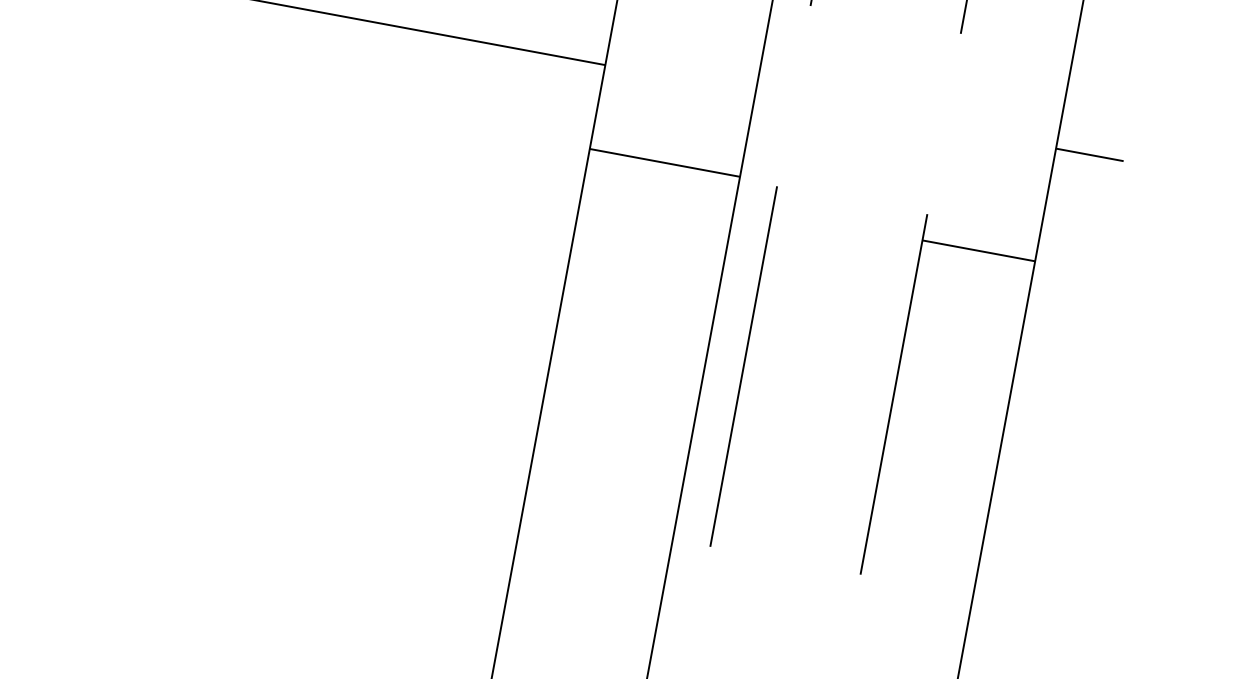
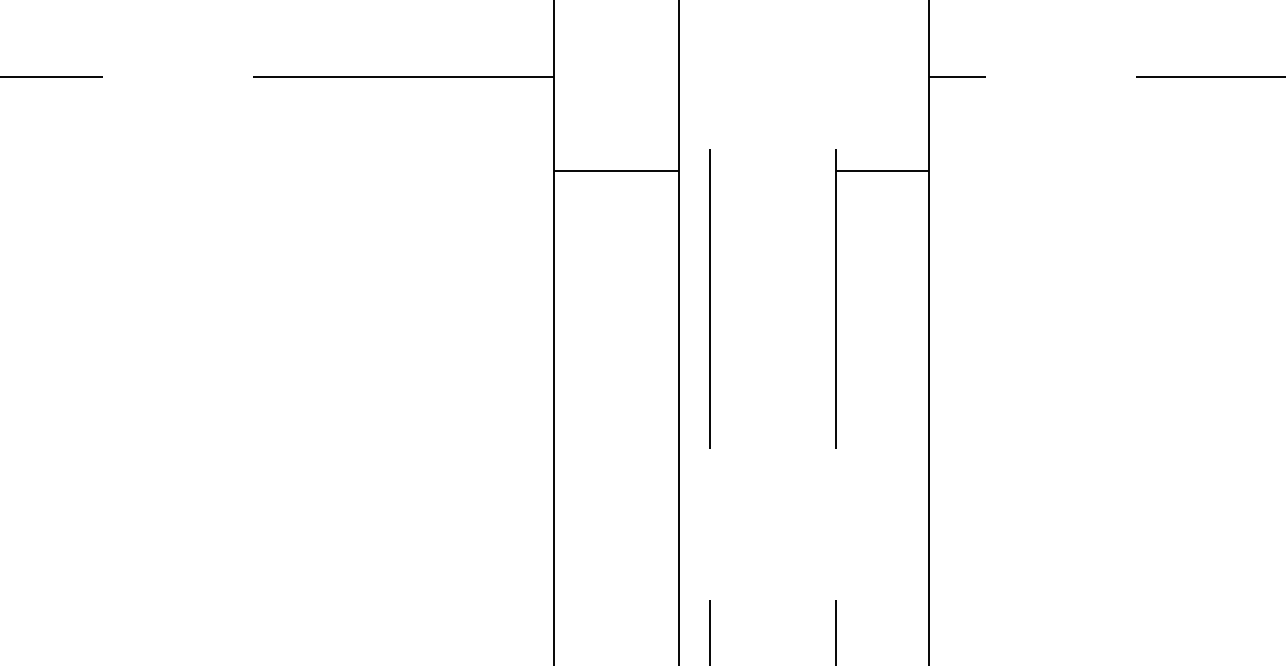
line: (665, 162) -> (616, 170), moved

